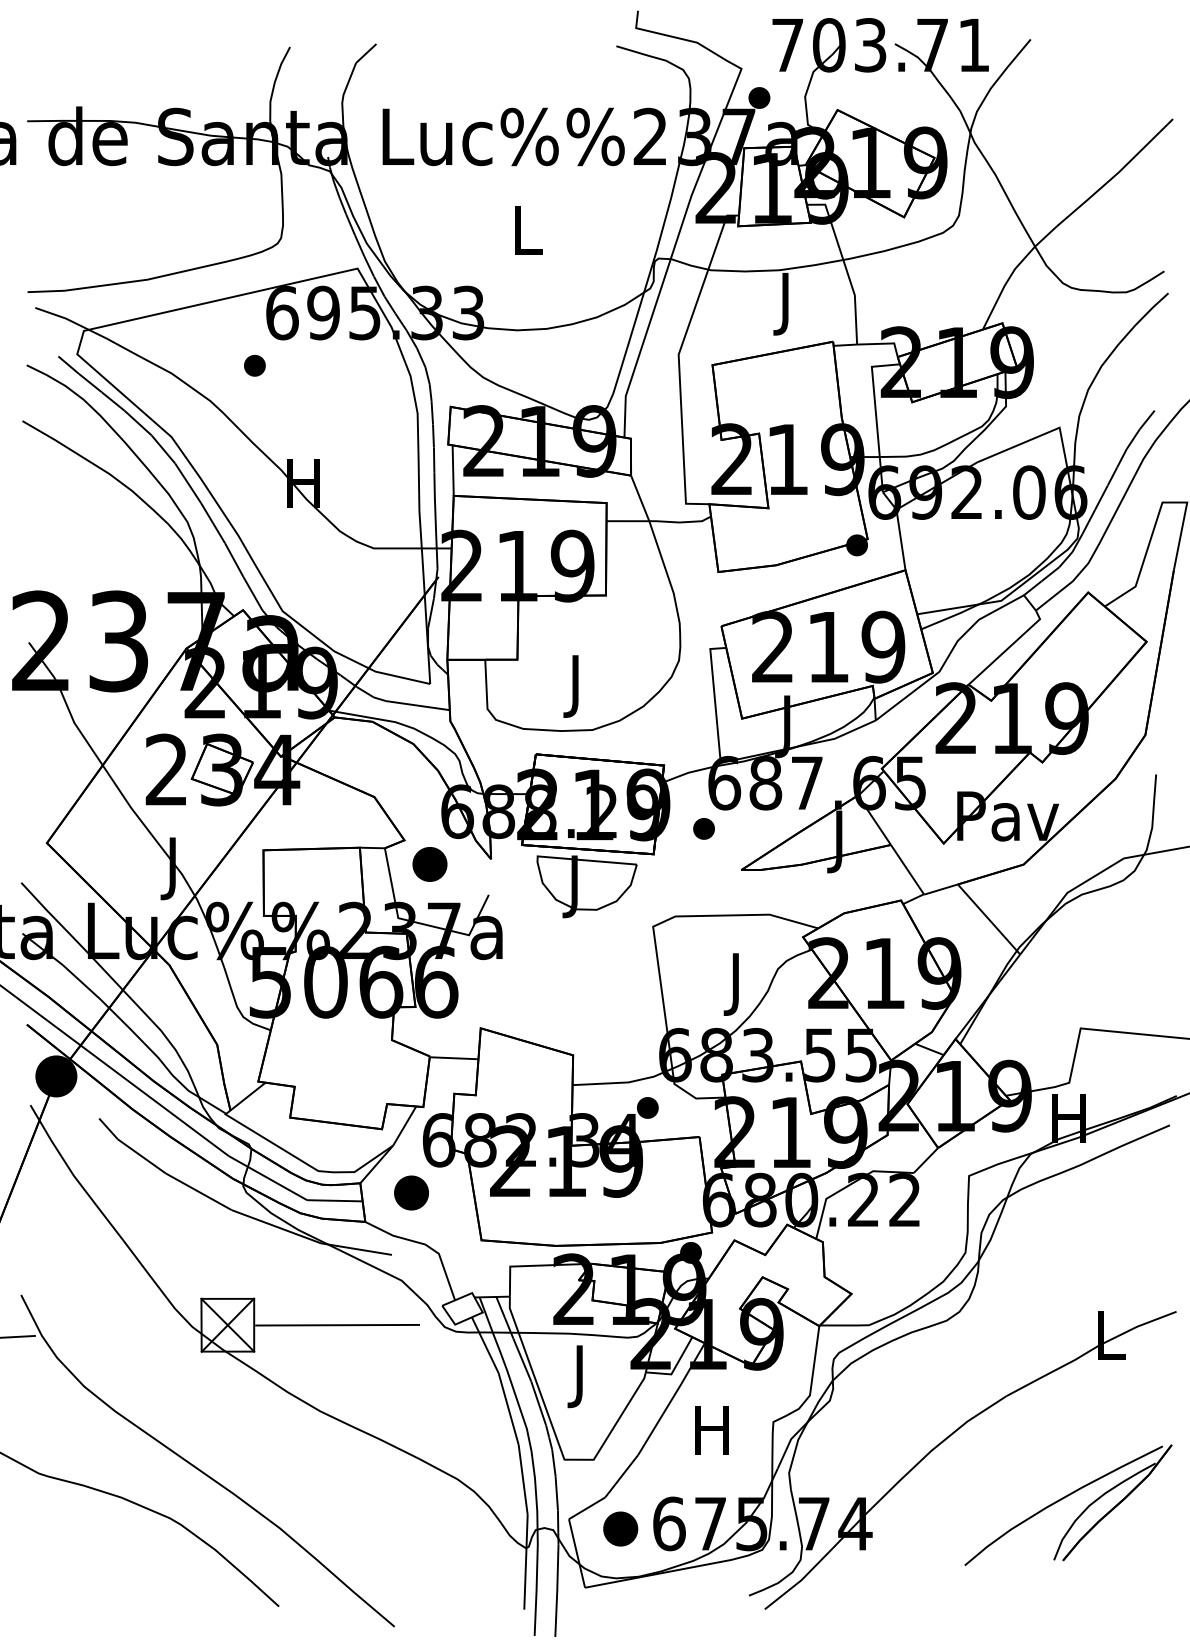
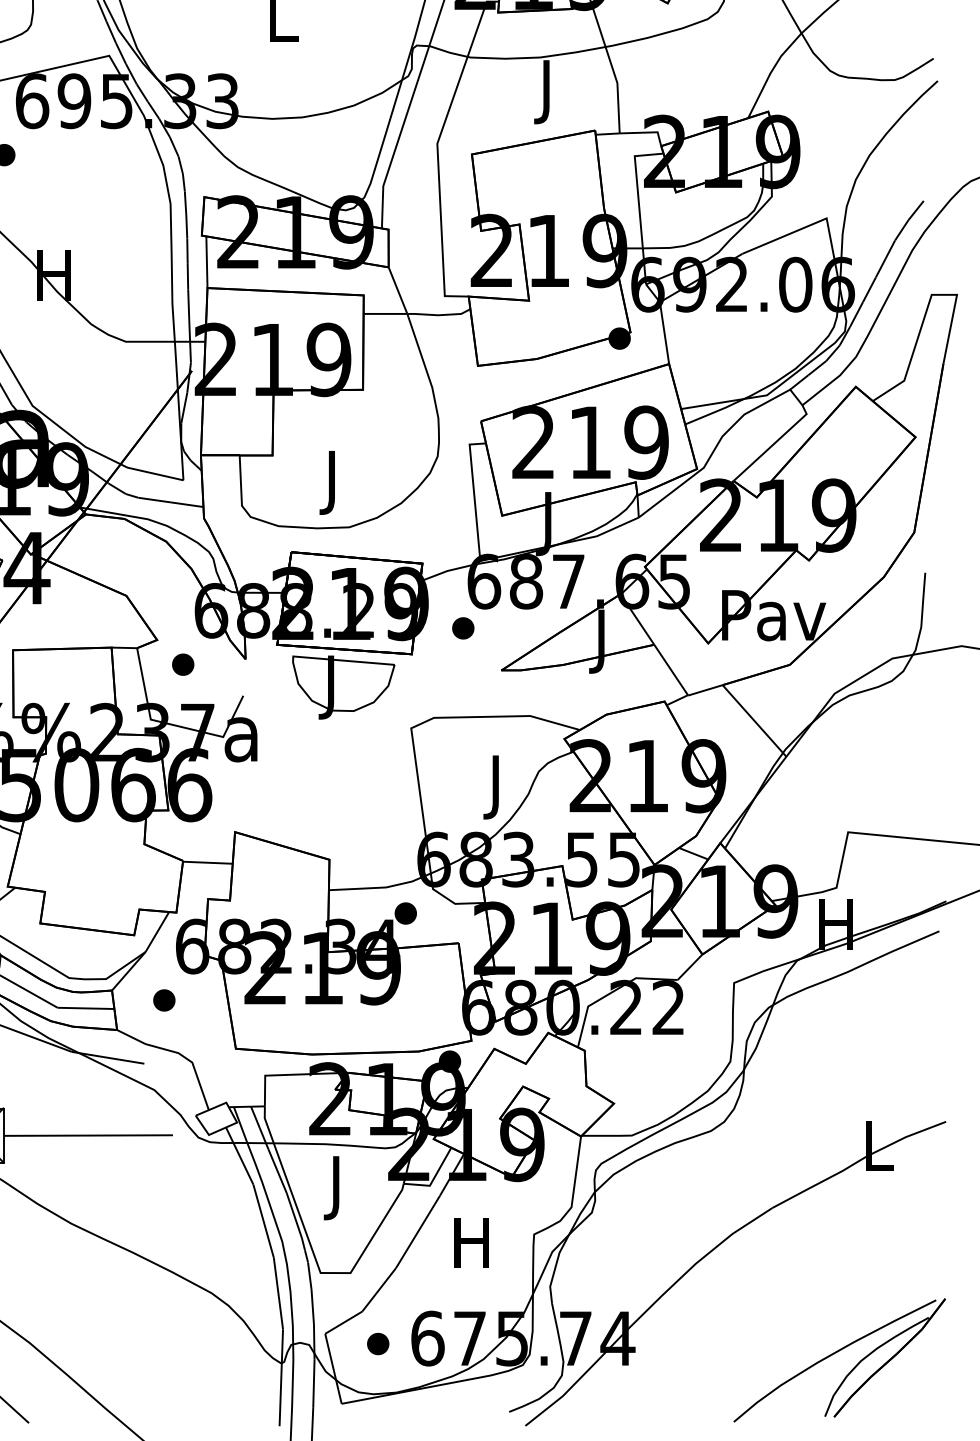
part: (429, 864) -> (182, 664), size x0.62
part: (411, 1192) -> (164, 999), size x0.62
part: (1063, 1499) -> (834, 1354), moved
part: (620, 1529) -> (377, 1344), size x0.62

